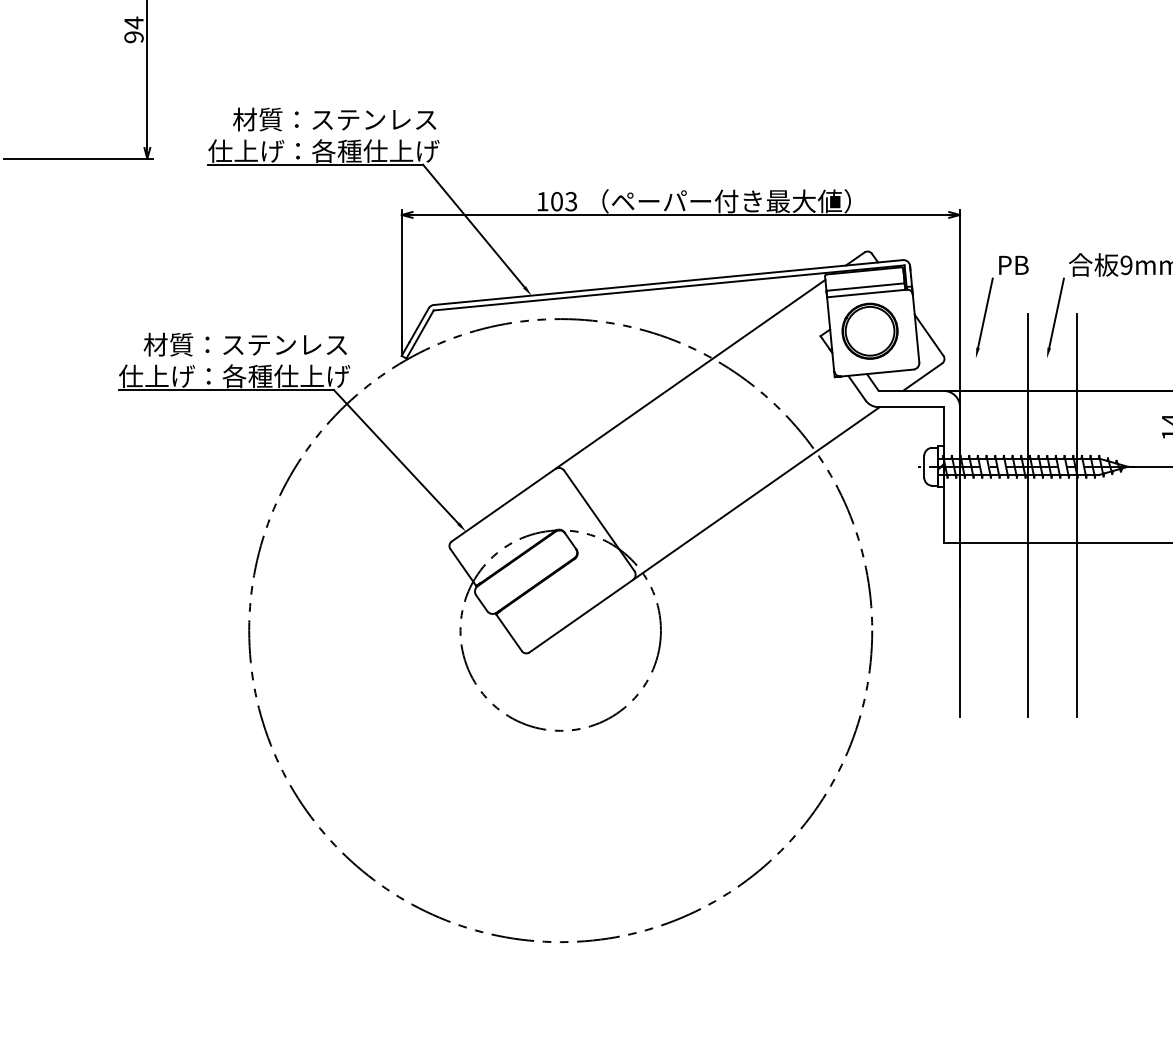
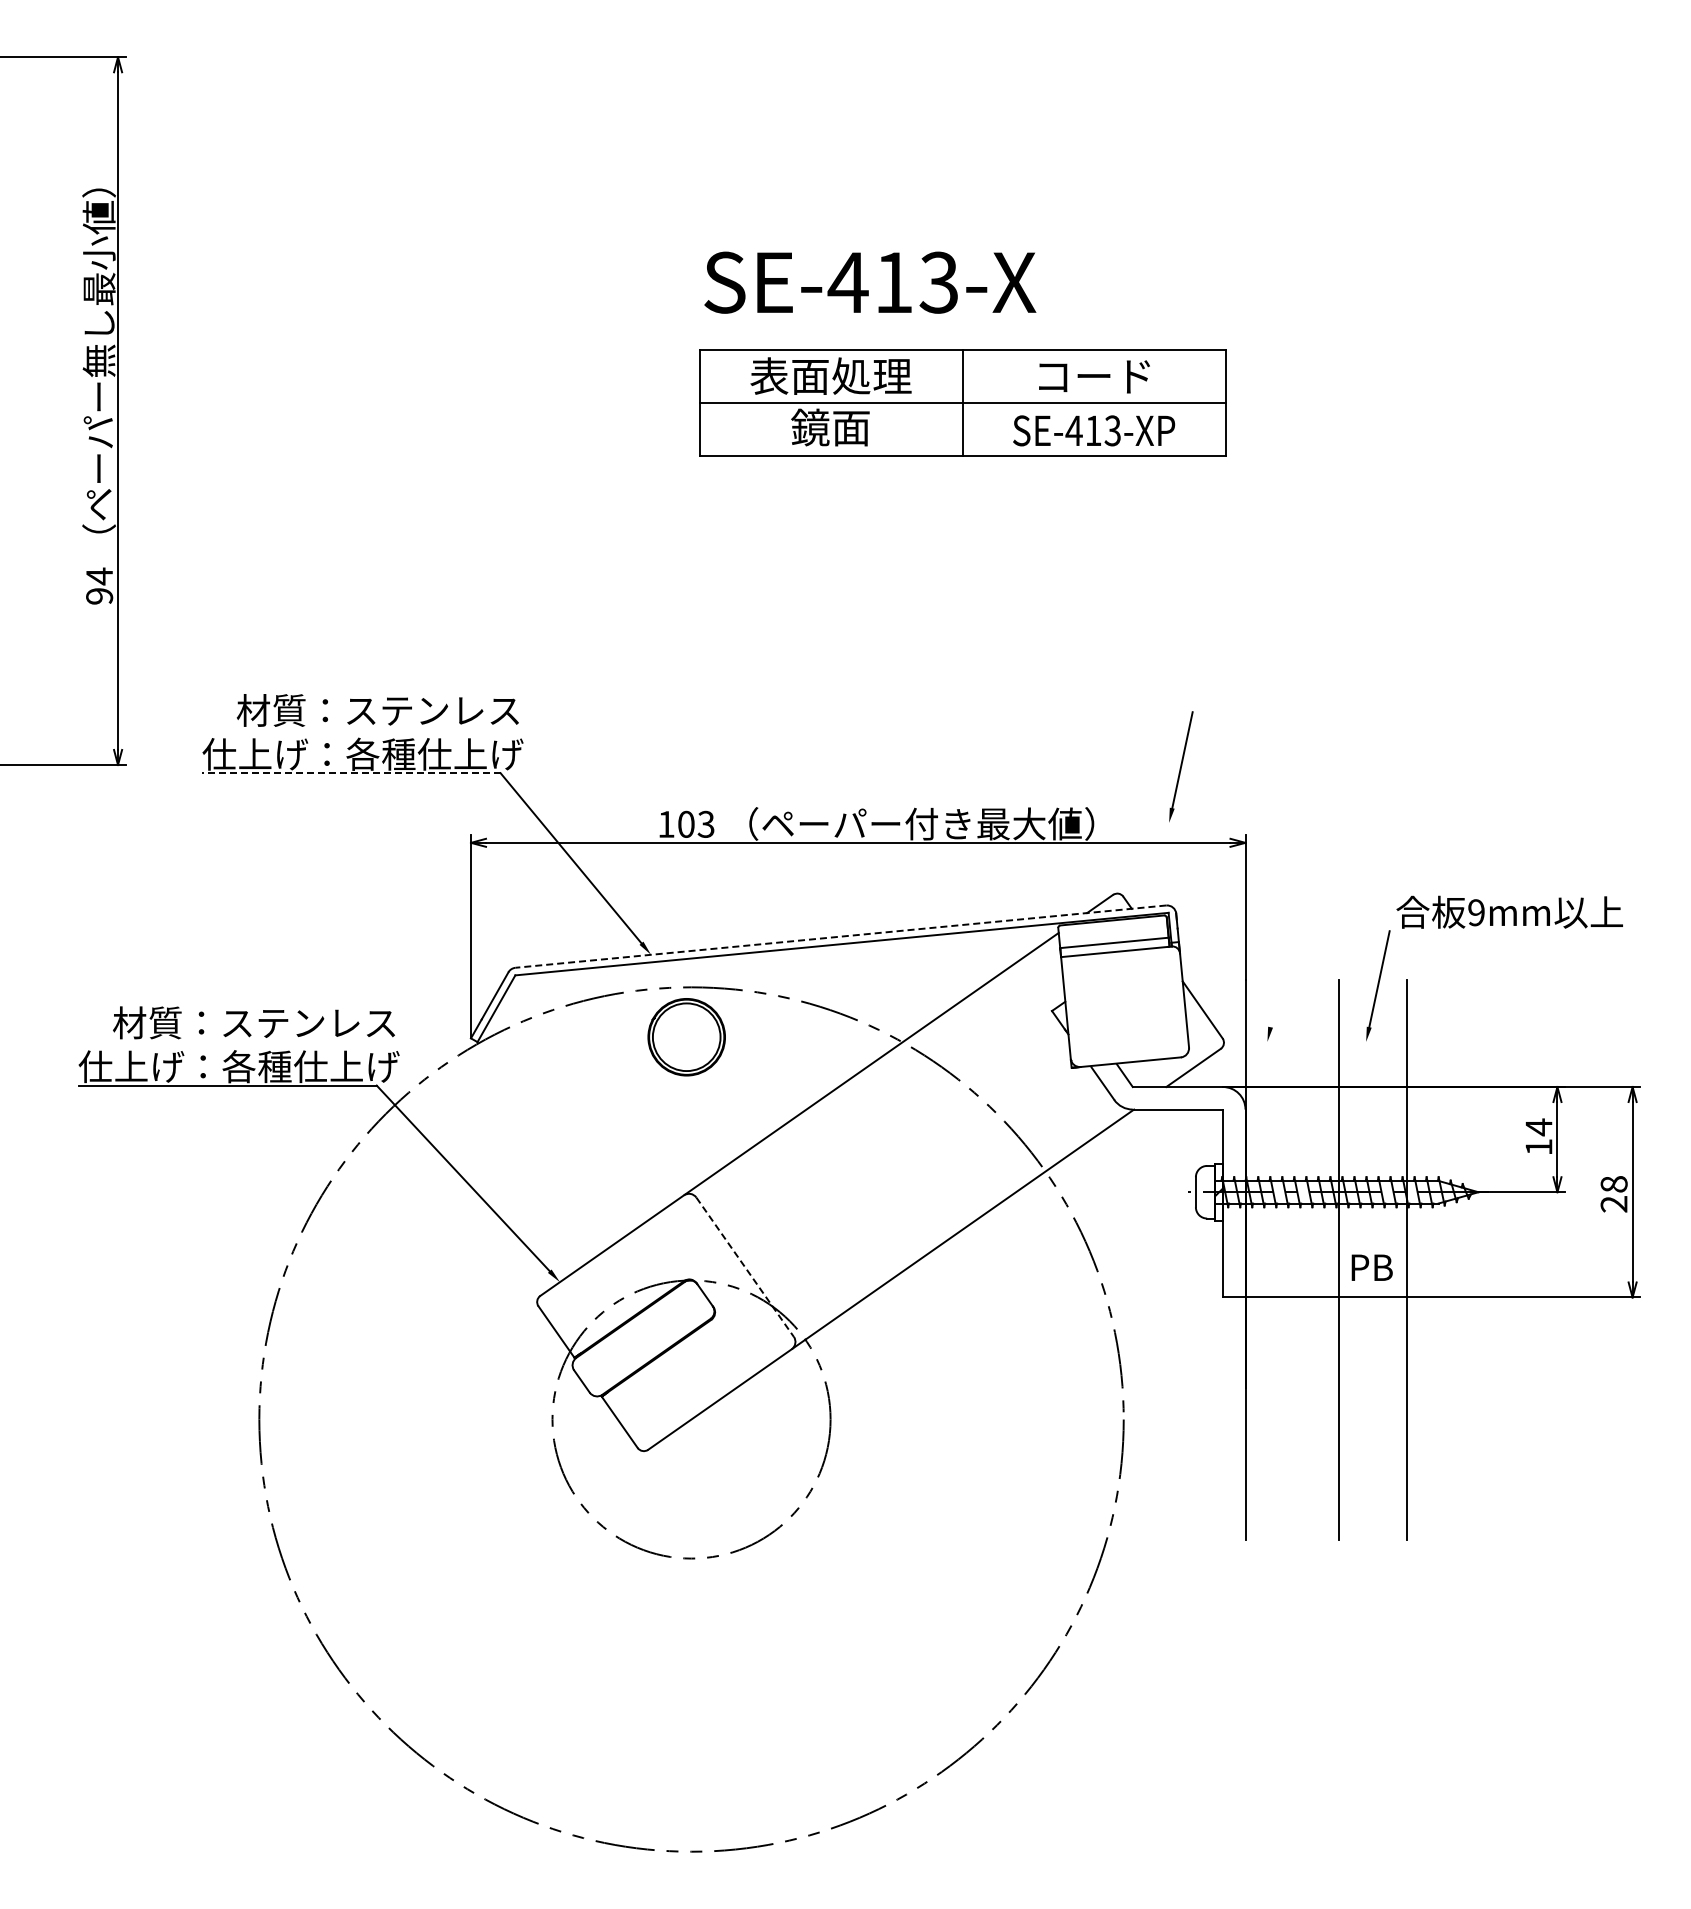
part: (913, 159) -> (1181, 766), added
line: (314, 164) -> (350, 773), solid -> dashed
text: (1013, 265) -> (1371, 1267), moved
line: (668, 282) -> (840, 936), solid -> dashed
line: (985, 313) -> (1280, 979), removed
part: (869, 331) -> (686, 1037), moved
line: (599, 521) -> (745, 1267), solid -> dashed

